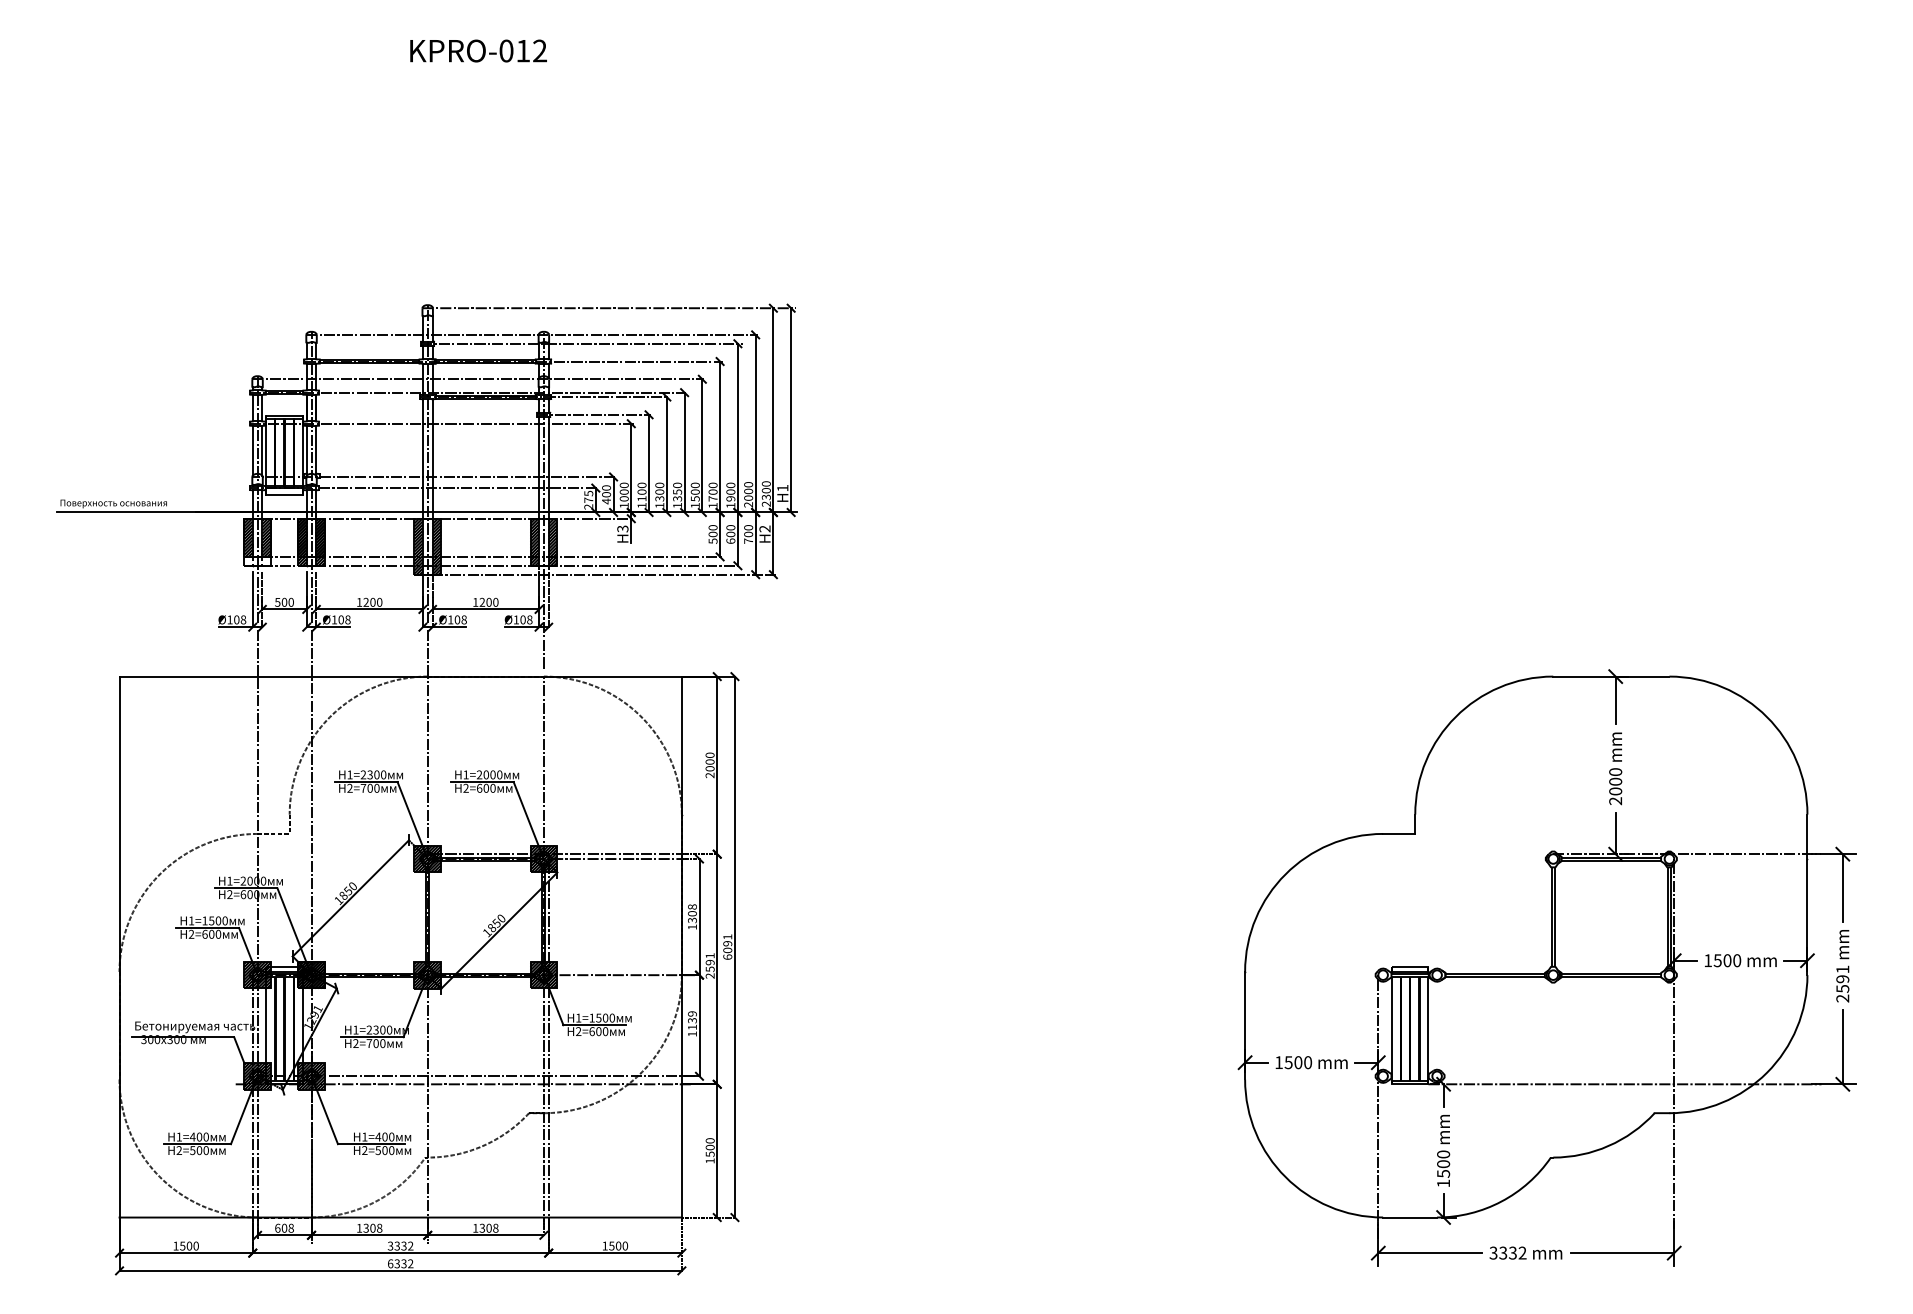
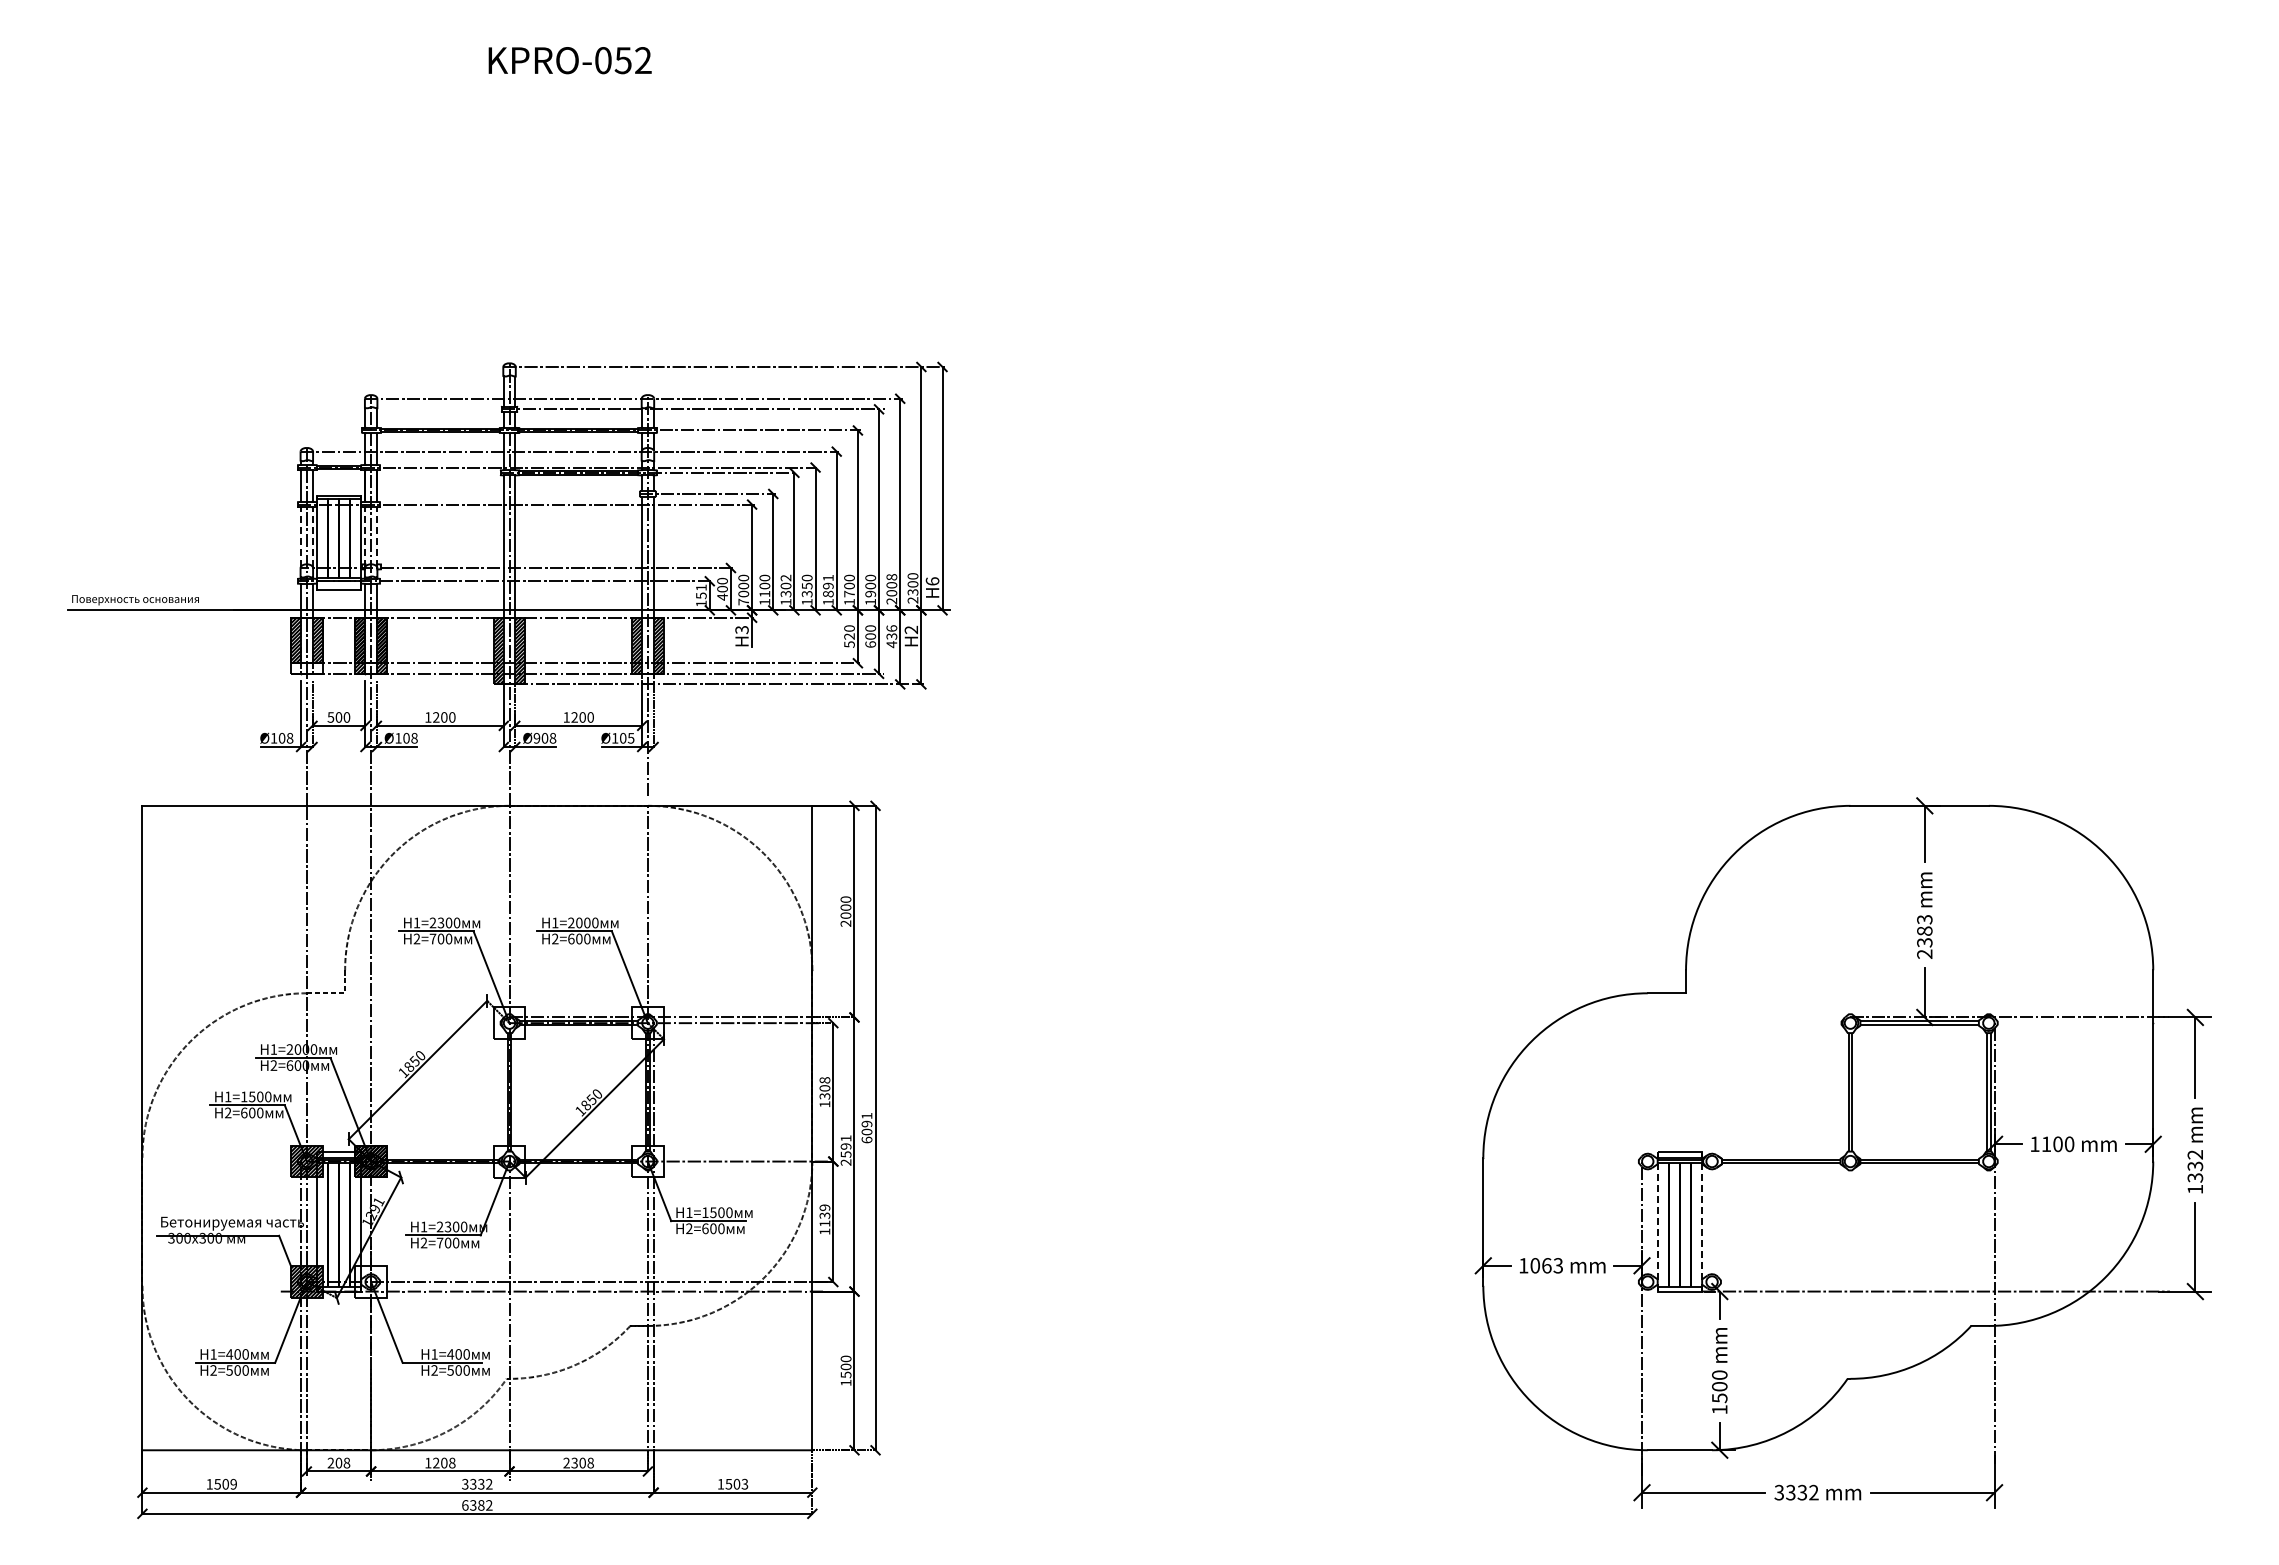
text: (522, 50) -> (622, 60), KPRO-012 -> KPRO-052
line: (253, 450) -> (301, 536), solid -> dashed
line: (262, 450) -> (312, 536), solid -> dashed
line: (306, 450) -> (365, 536), solid -> dashed
line: (316, 450) -> (376, 536), solid -> dashed
text: (659, 484) -> (785, 577), 1300 -> 1302
text: (748, 484) -> (891, 577), 2000 -> 2008
text: (782, 488) -> (932, 581), H1 -> H6
text: (695, 491) -> (828, 585), 1500 -> 1891
text: (588, 500) -> (701, 595), 275 -> 151
text: (624, 505) -> (743, 601), 1000 -> 7000
text: (713, 534) -> (849, 636), 500 -> 520
text: (748, 534) -> (891, 636), 700 -> 436
text: (450, 619) -> (536, 737), Ø108 -> Ø908
text: (529, 620) -> (630, 738), Ø108 -> Ø105
text: (1615, 781) -> (1924, 930), 2000 -> 2383
hatch: (427, 859) -> (509, 1023), removed
hatch: (543, 859) -> (647, 1023), removed
text: (1717, 960) -> (2046, 1144), 1500 -> 1100
hatch: (427, 975) -> (509, 1161), removed
hatch: (543, 975) -> (647, 1161), removed
text: (1842, 984) -> (2195, 1172), 2591 -> 1332
line: (1392, 1030) -> (1658, 1227), solid -> dashed
line: (1428, 1030) -> (1701, 1227), solid -> dashed
text: (1298, 1062) -> (1546, 1265), 1500 -> 1063
hatch: (311, 1075) -> (371, 1281), removed
text: (277, 1227) -> (330, 1462), 608 -> 208
text: (475, 1227) -> (566, 1462), 1308 -> 2308
text: (366, 1228) -> (436, 1463), 1308 -> 1208
text: (196, 1246) -> (233, 1484), 1500 -> 1509
text: (624, 1246) -> (744, 1484), 1500 -> 1503
text: (404, 1263) -> (481, 1505), 6332 -> 6382

